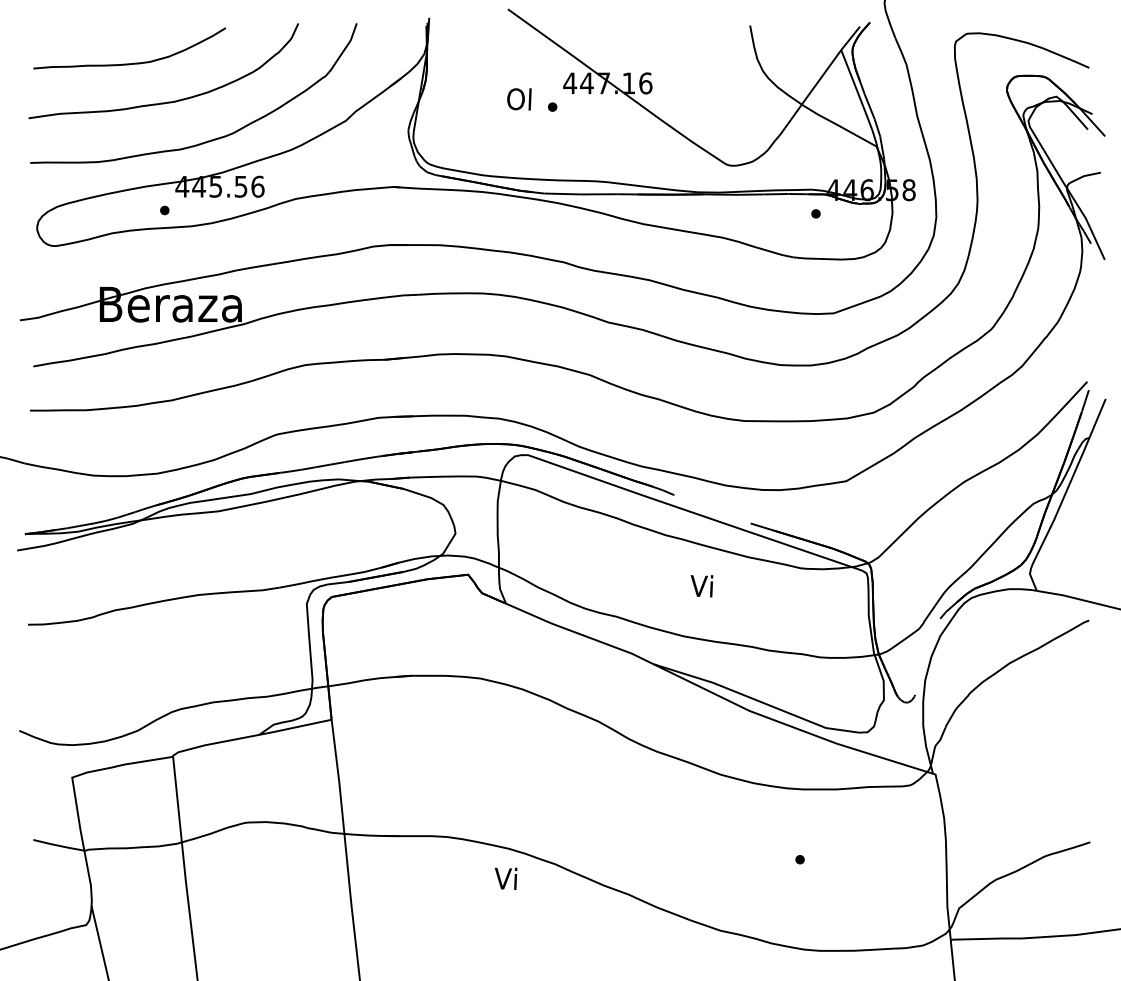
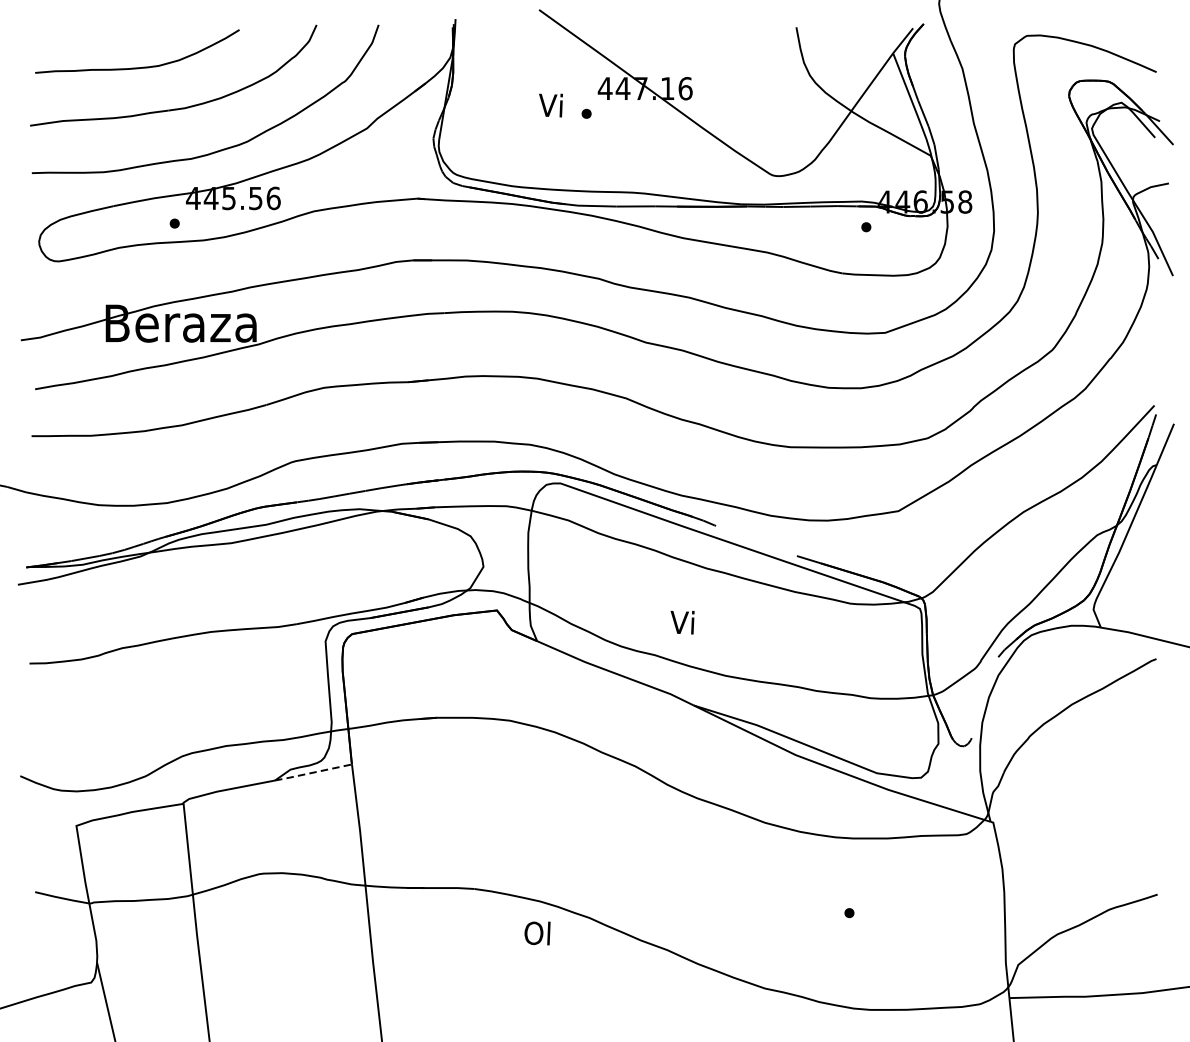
text: (519, 99) -> (551, 105), Ol -> Vi
text: (701, 586) -> (682, 622), moved
line: (294, 727) -> (312, 772), solid -> dashed
text: (506, 878) -> (537, 933), Vi -> Ol

